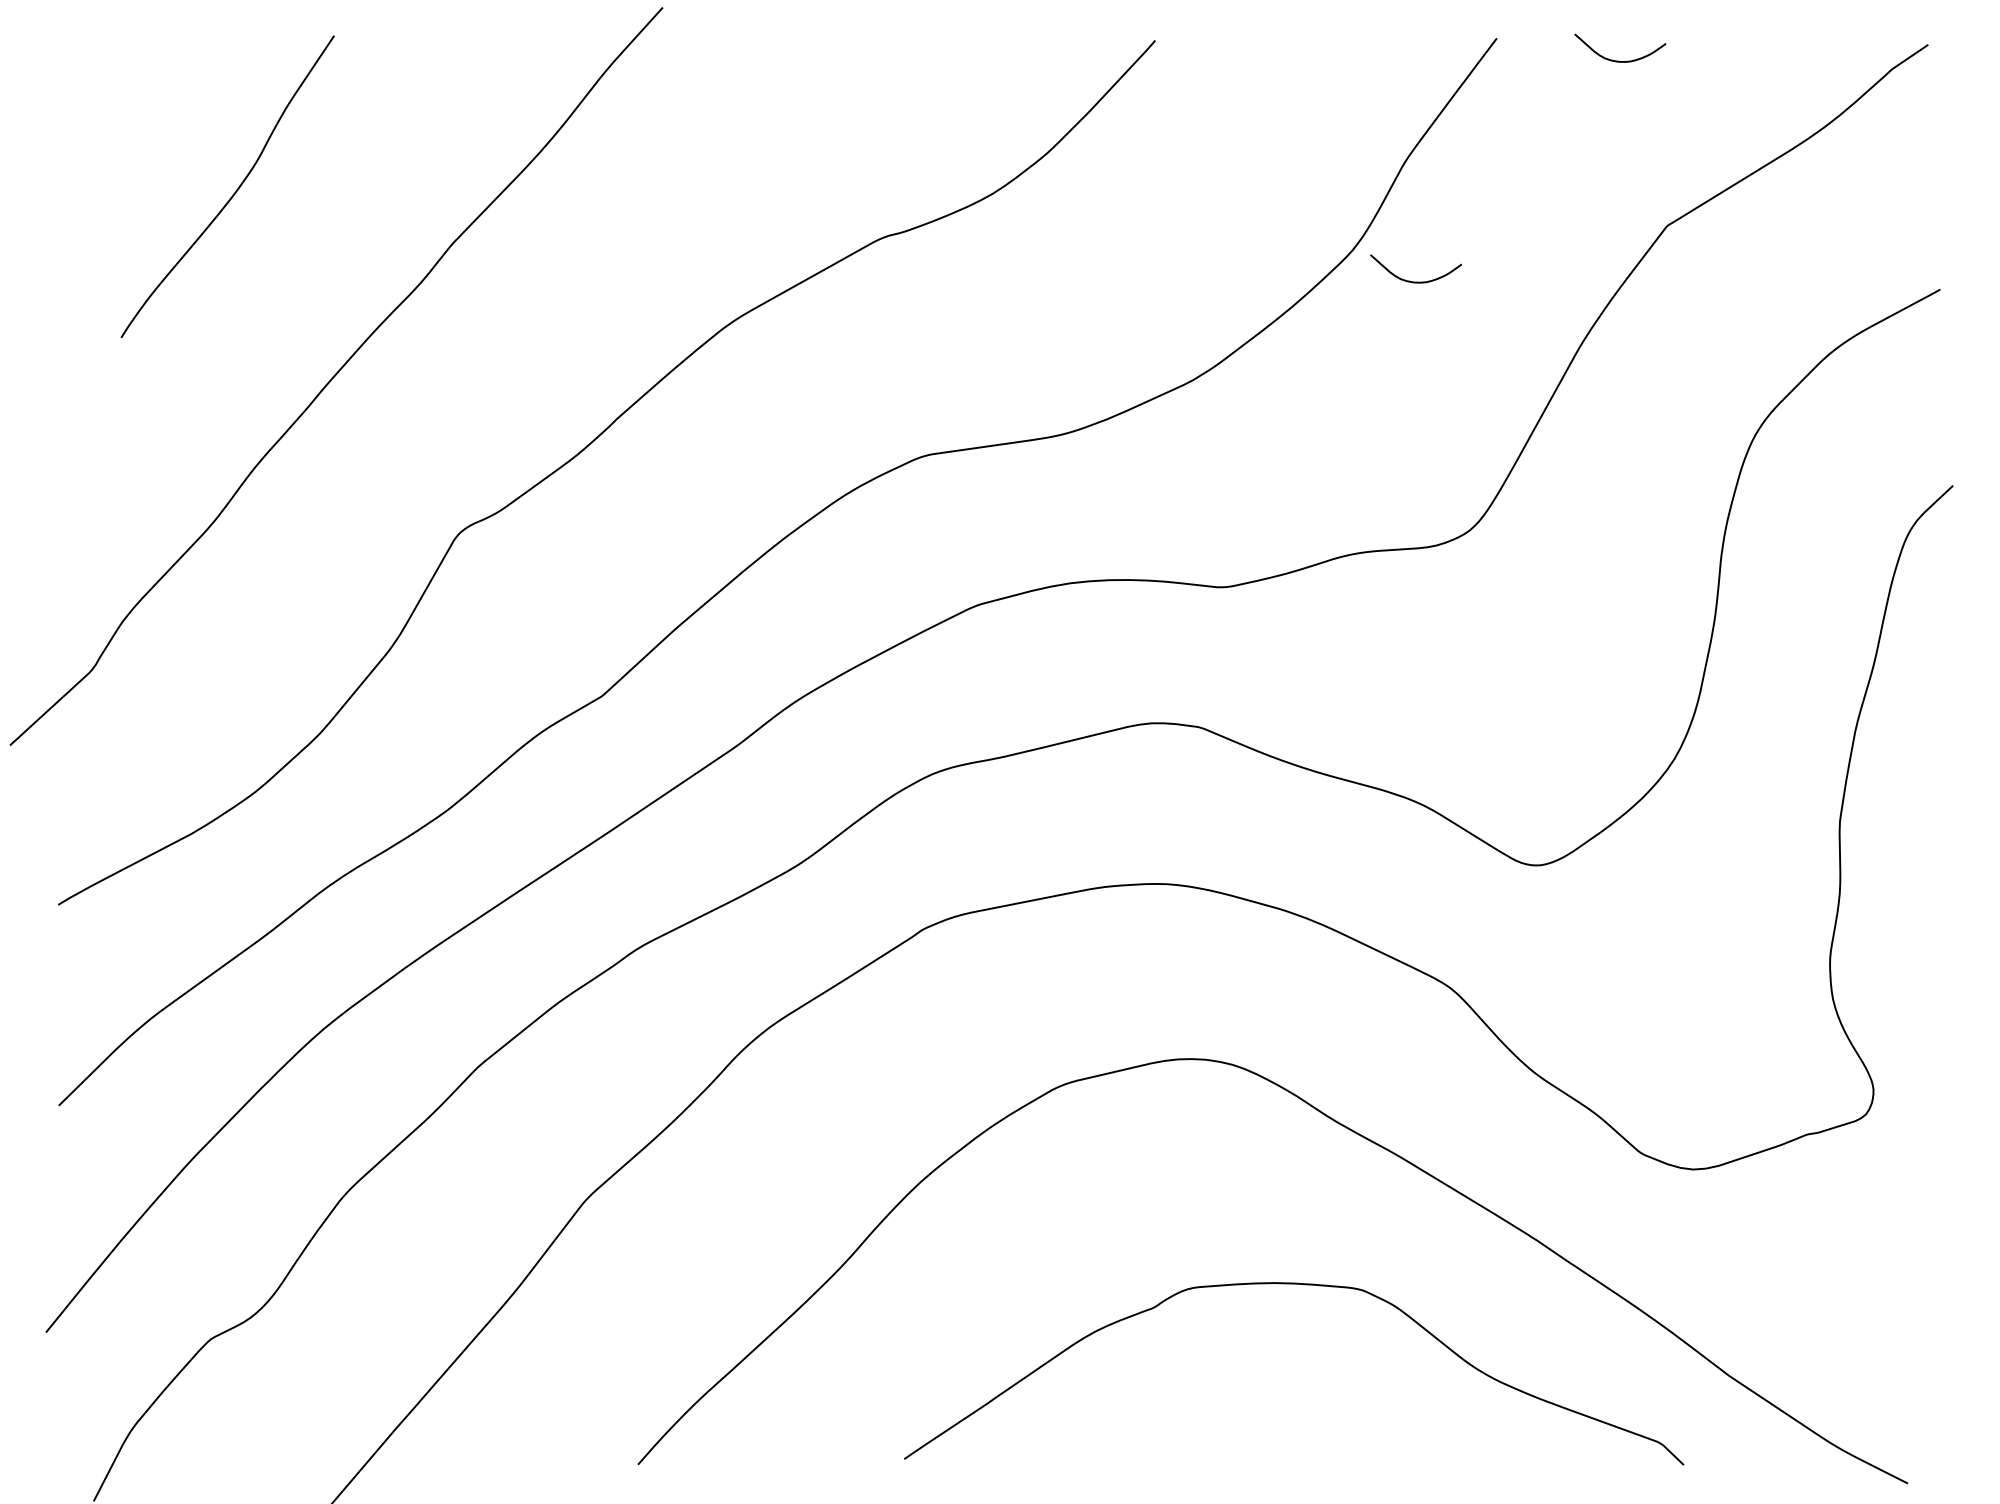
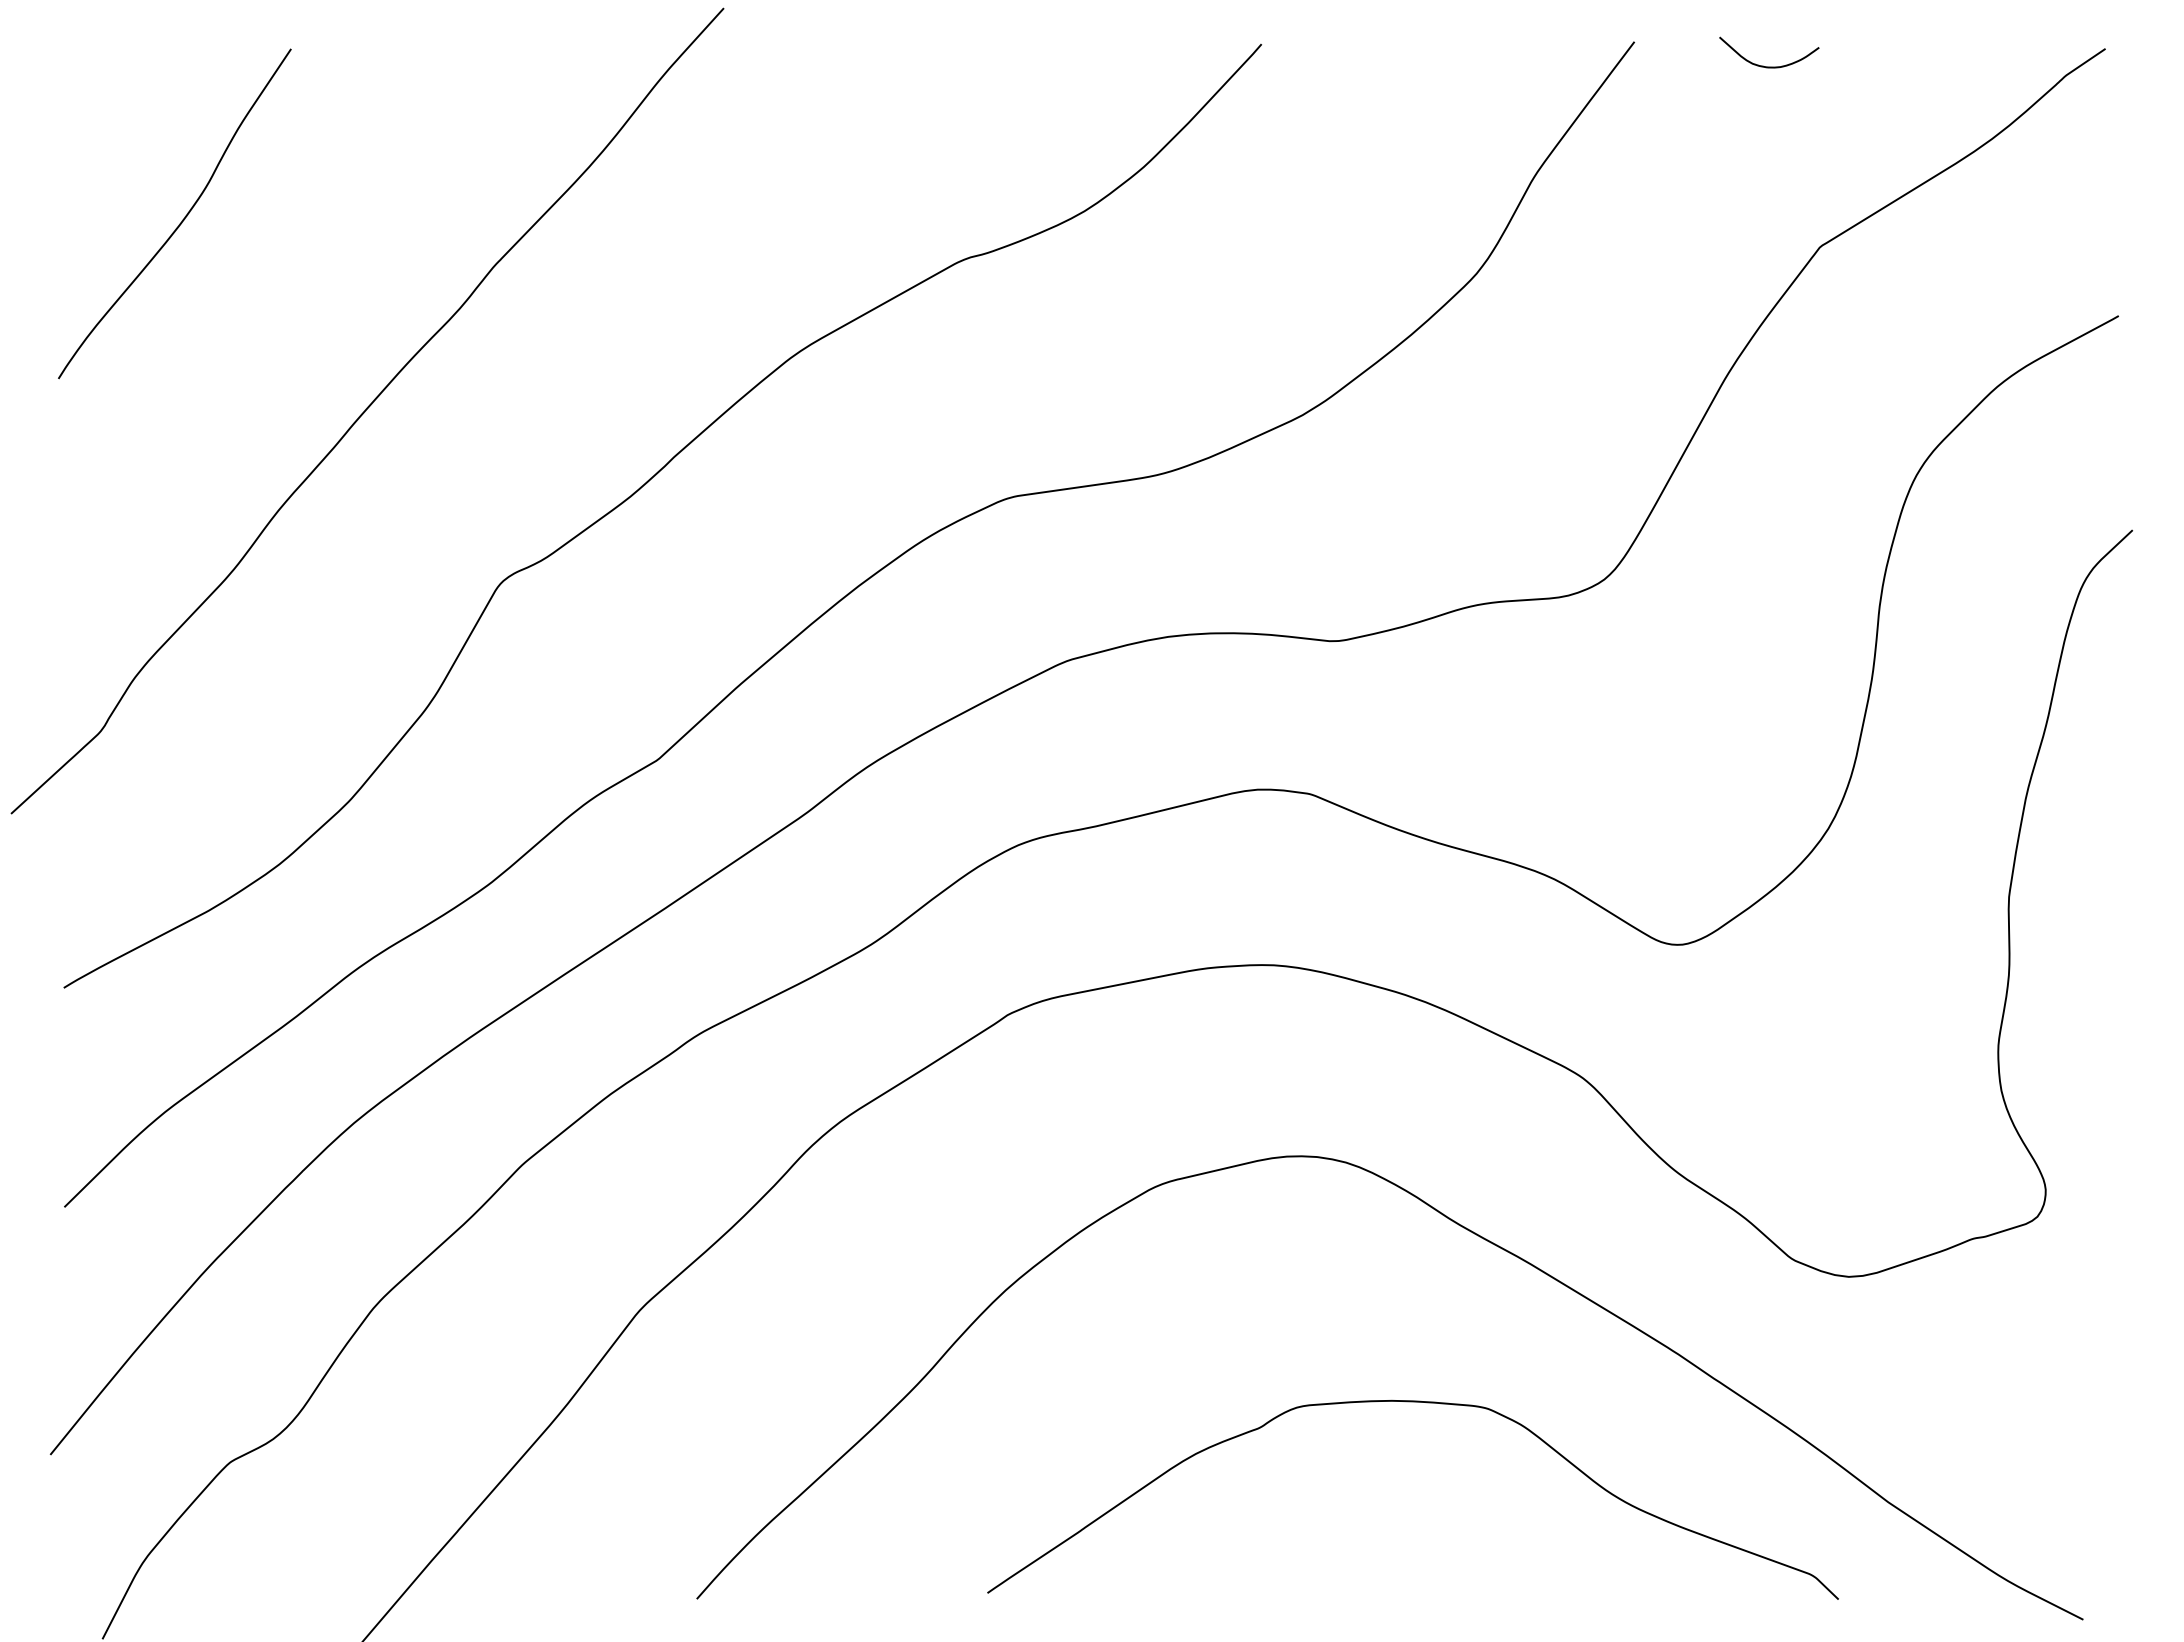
curve: (234, 191) -> (182, 219), moved
curve: (1416, 281) -> (1546, 307), removed

